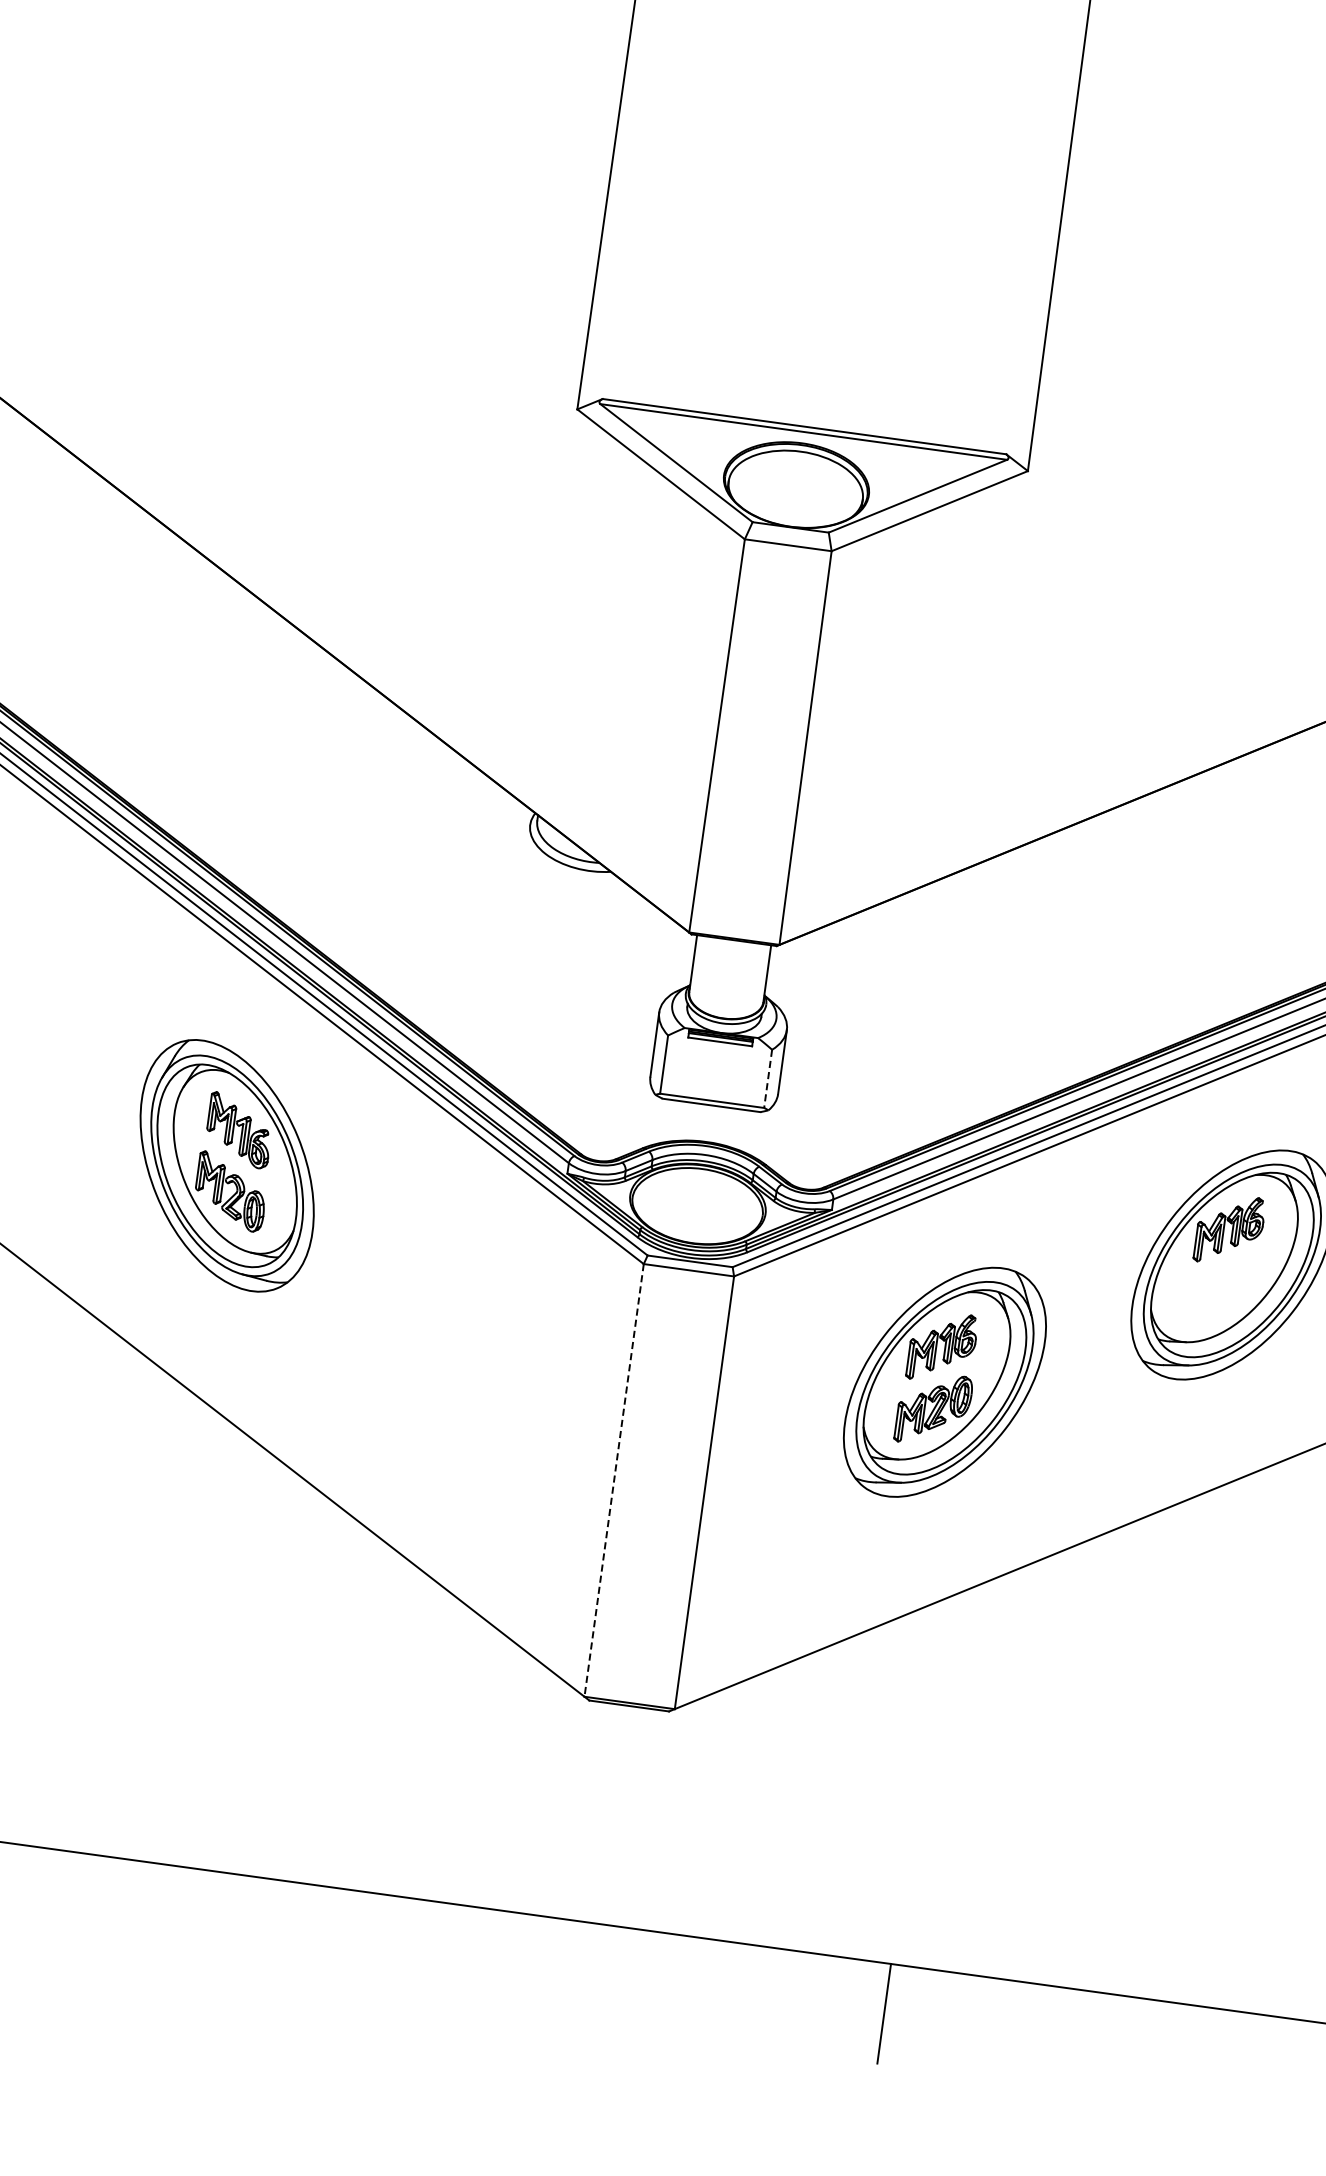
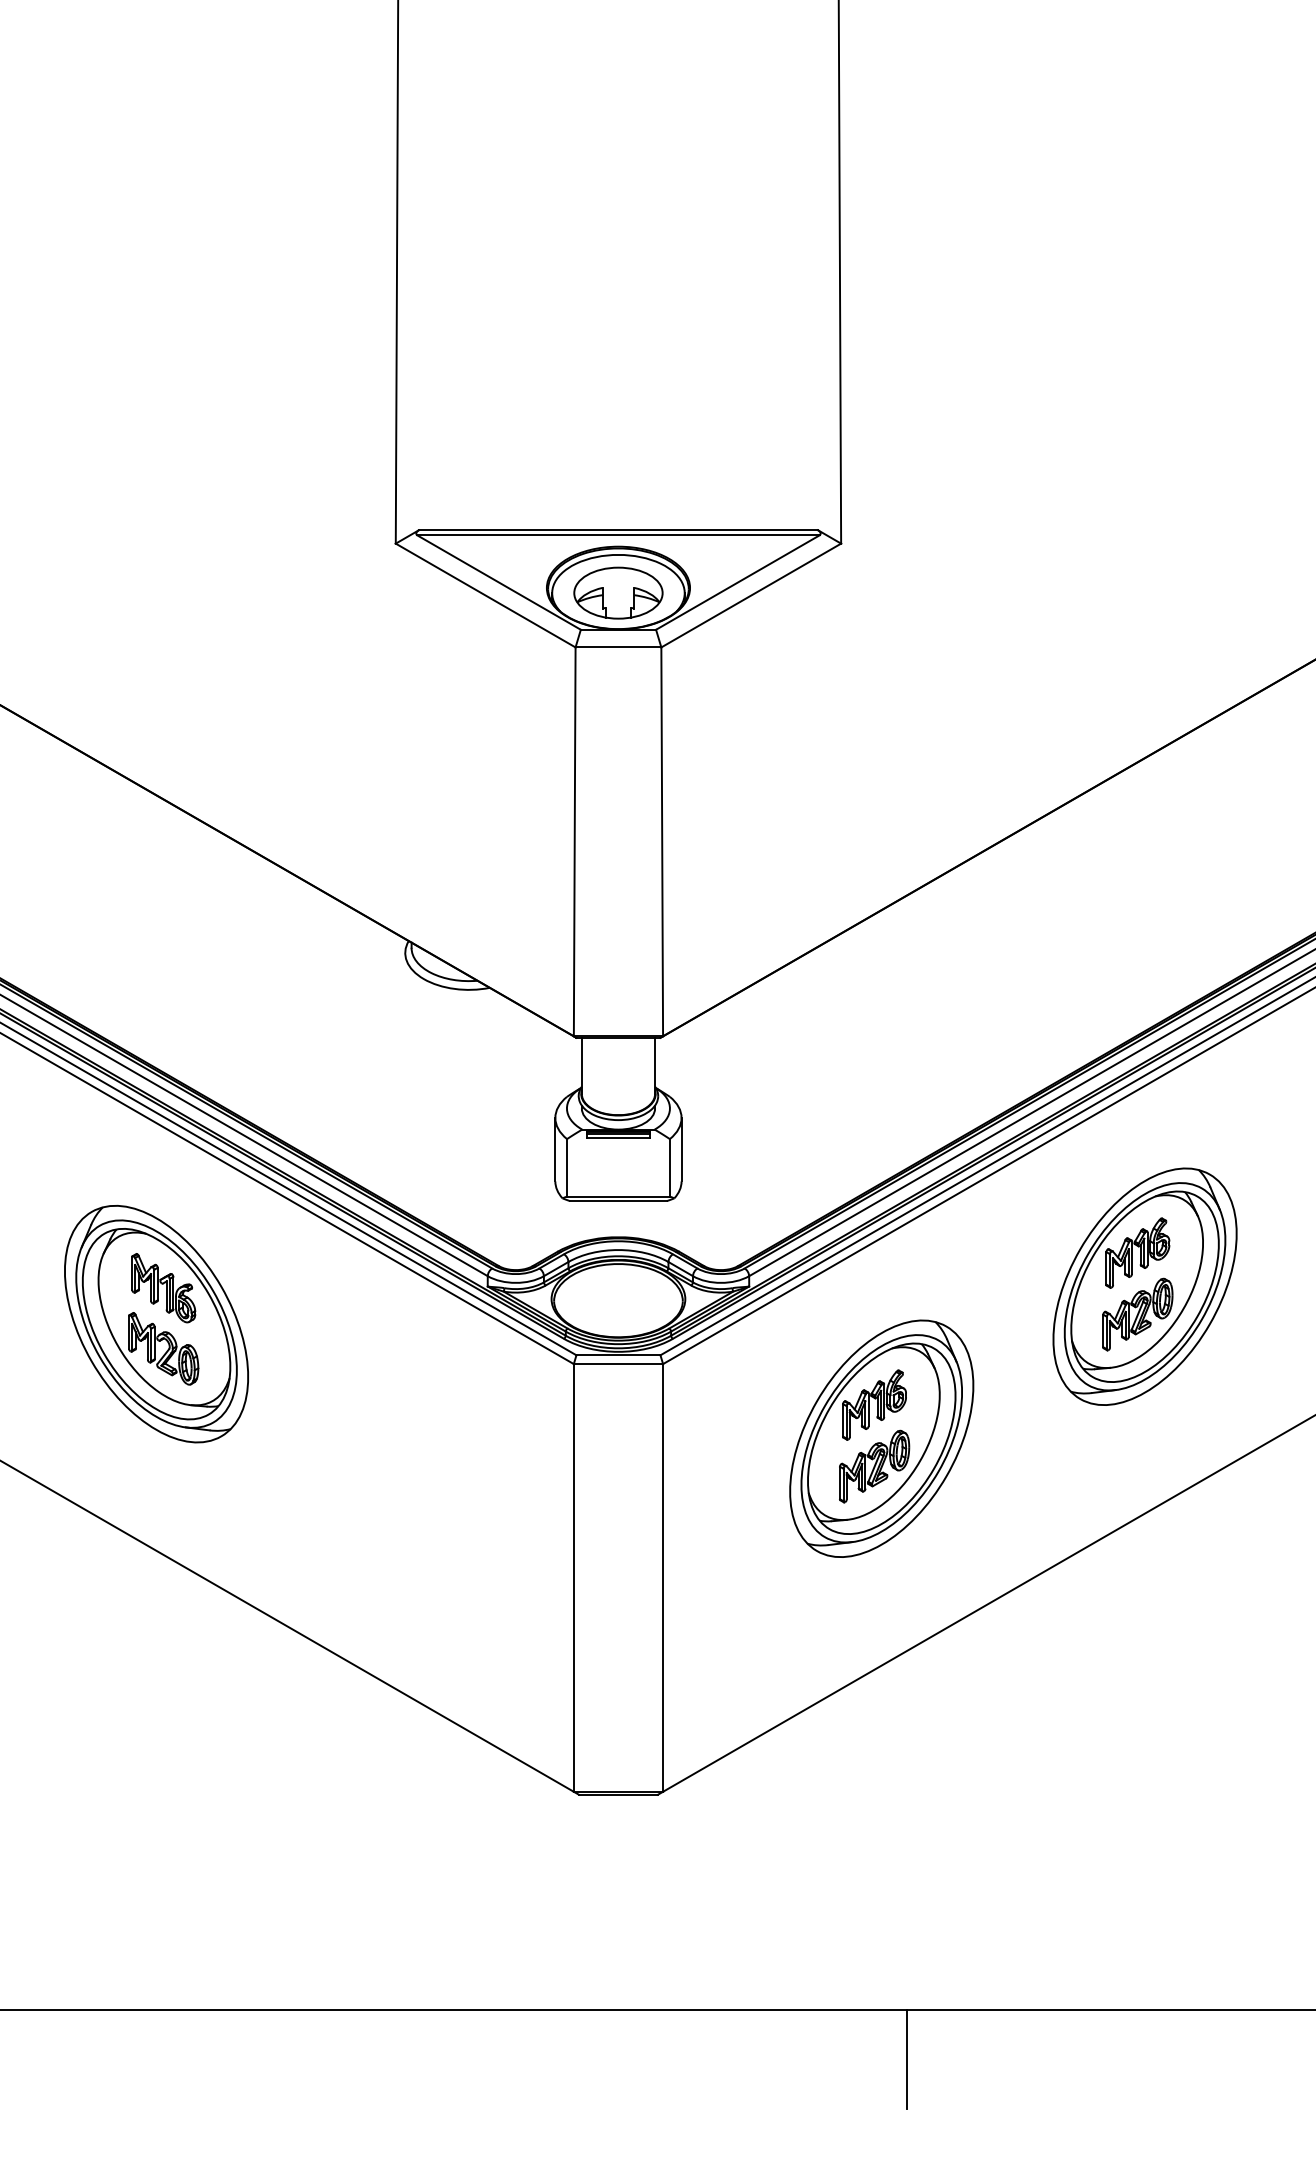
part: (795, 489) -> (618, 592), added
line: (767, 1078) -> (669, 1167), dashed -> solid
part: (1220, 1292) -> (1137, 1314), added
line: (613, 1479) -> (573, 1577), dashed -> solid

